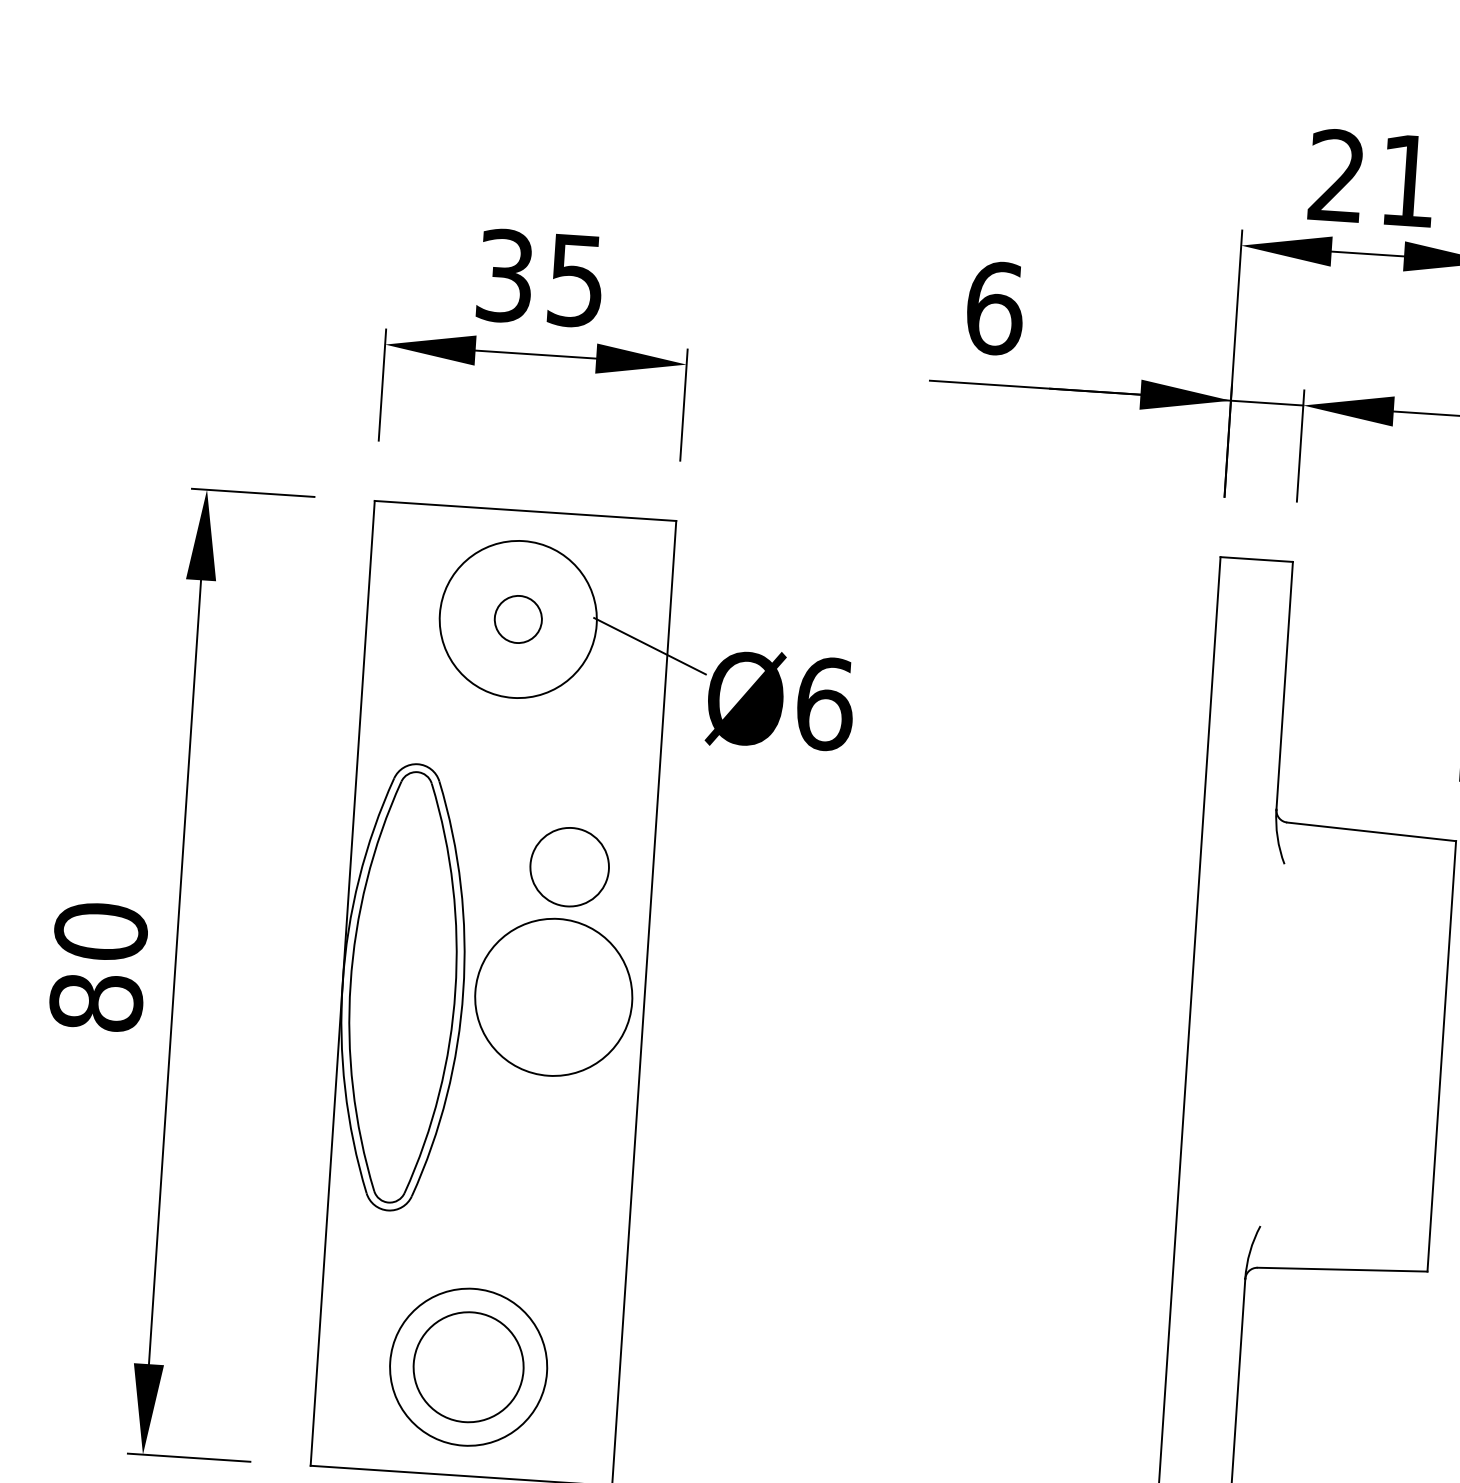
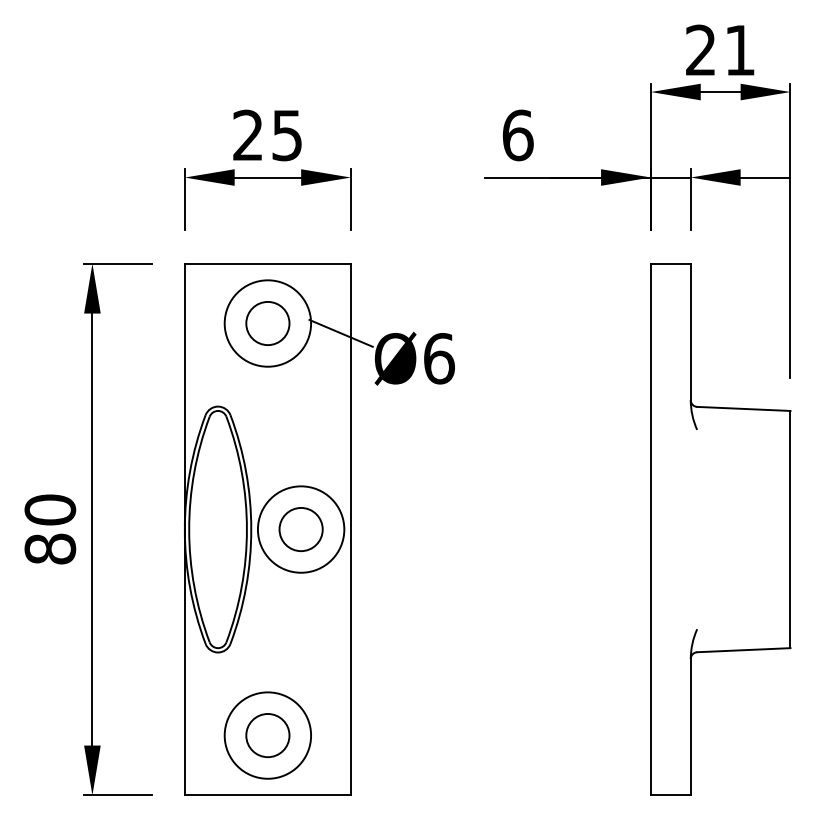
text: (503, 275) -> (247, 135), 35 -> 25
circle: (517, 619) -> (267, 323), size x1.67
circle: (568, 867) -> (300, 529), moved
circle: (467, 1367) -> (267, 735), size x0.71

